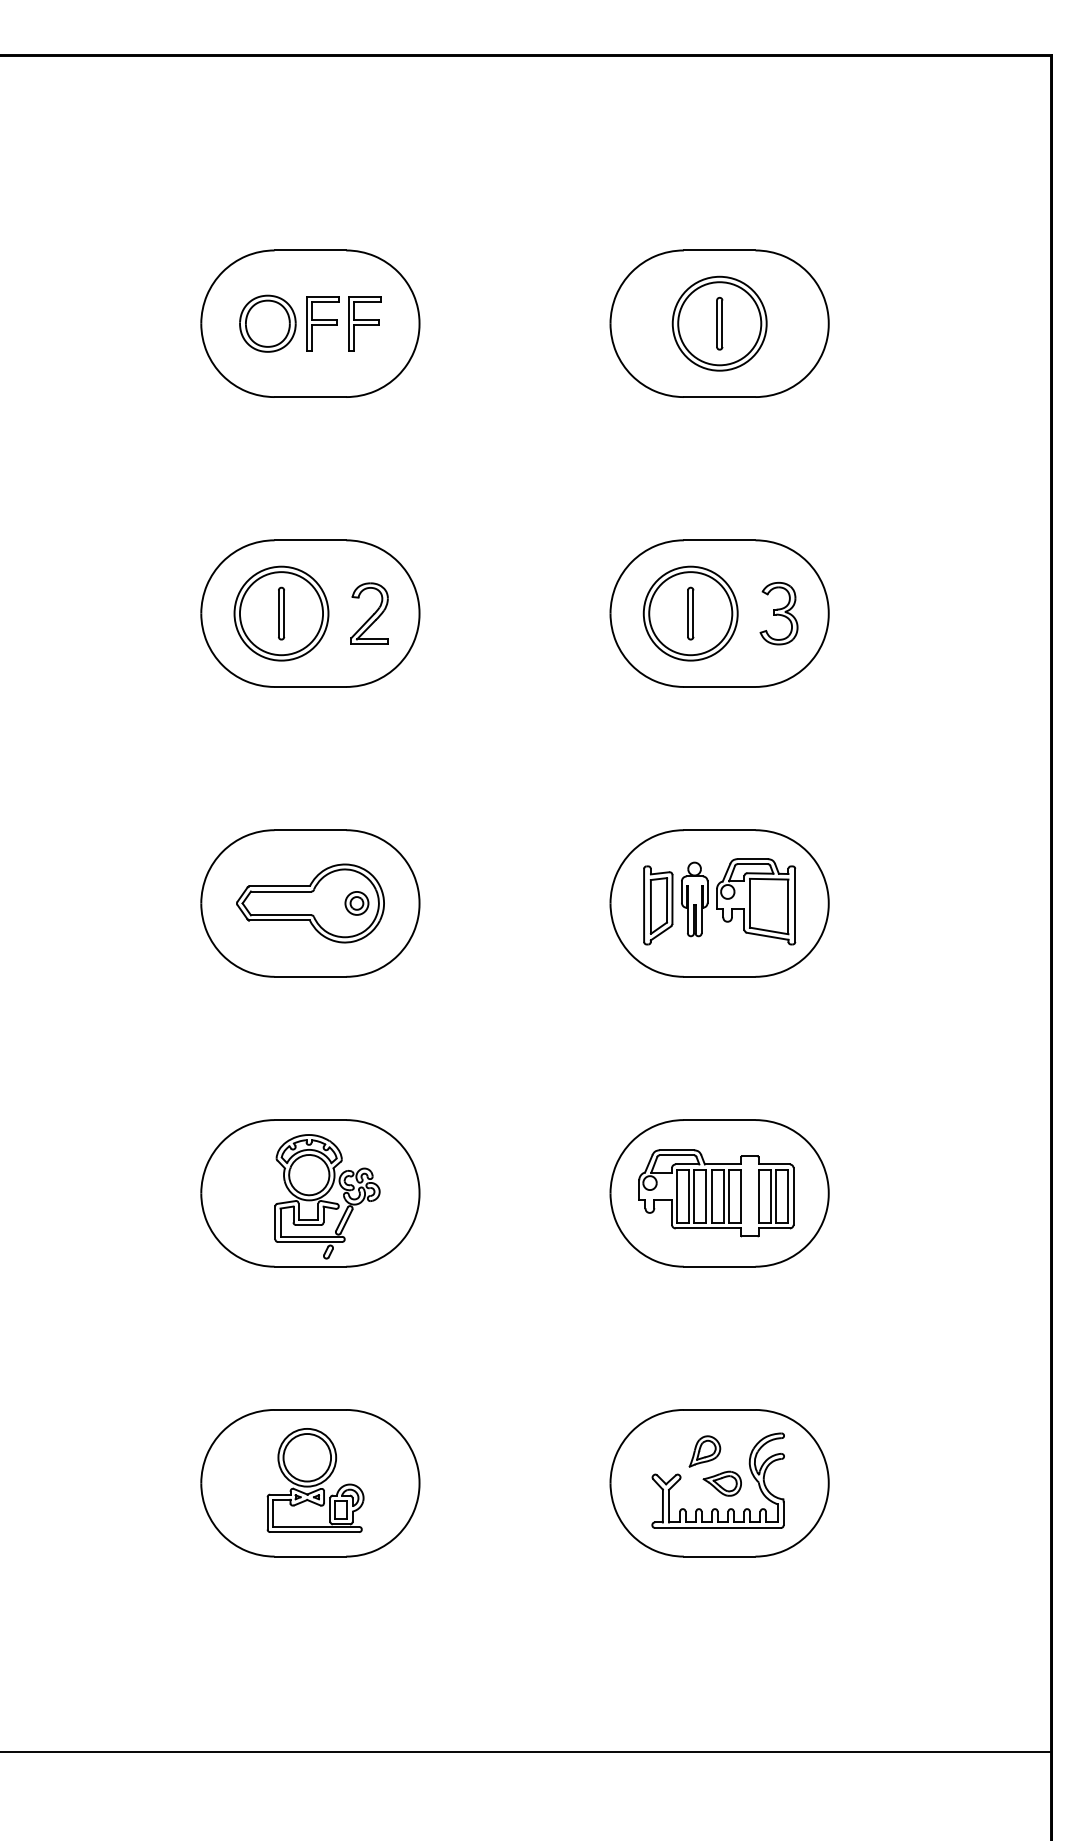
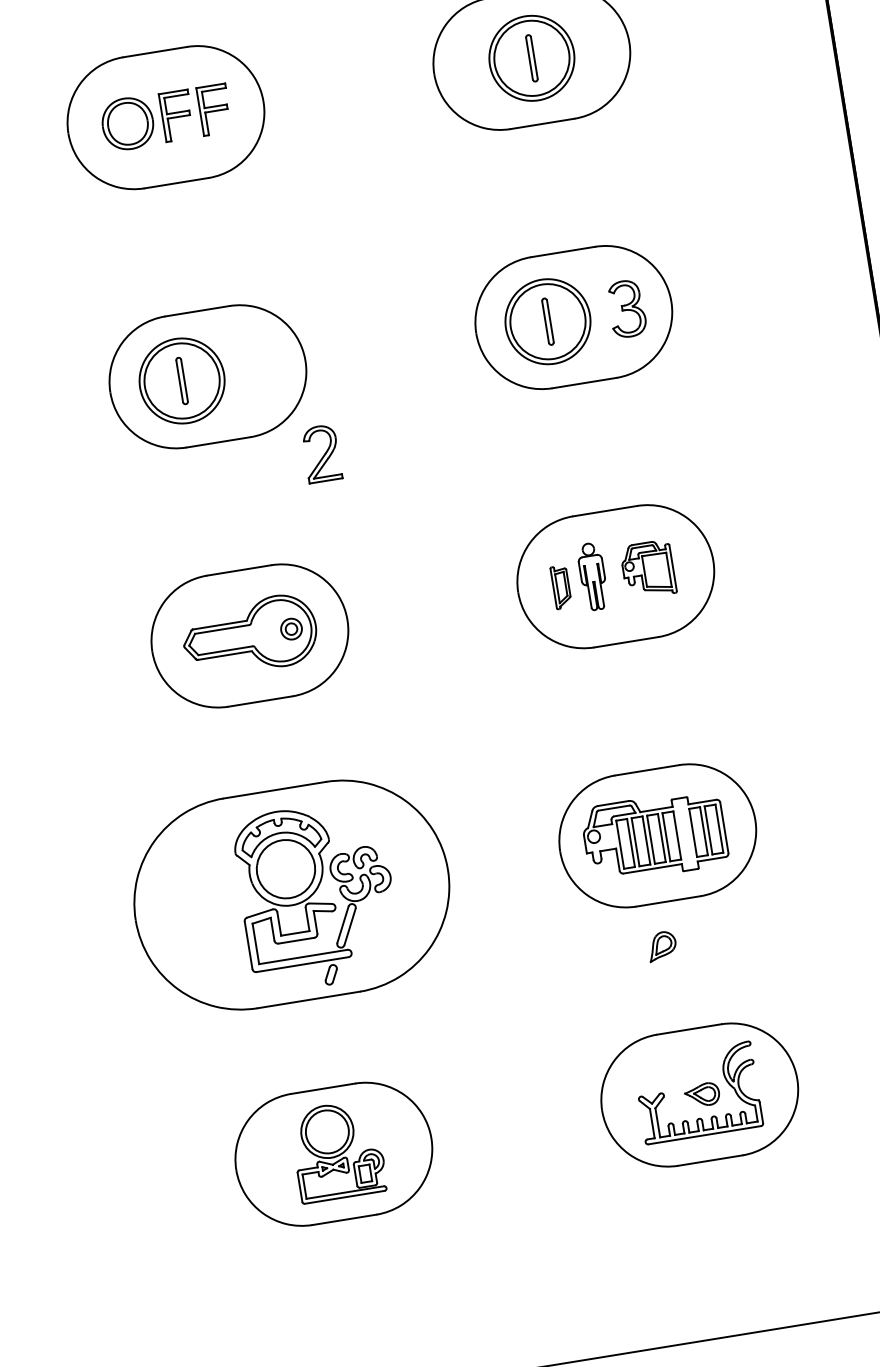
part: (369, 613) -> (321, 453), moved
part: (756, 901) -> (648, 569), size x0.7
part: (658, 905) -> (561, 587), size x0.6
part: (310, 1193) -> (291, 895), size x1.6
part: (704, 1451) -> (661, 946), moved

